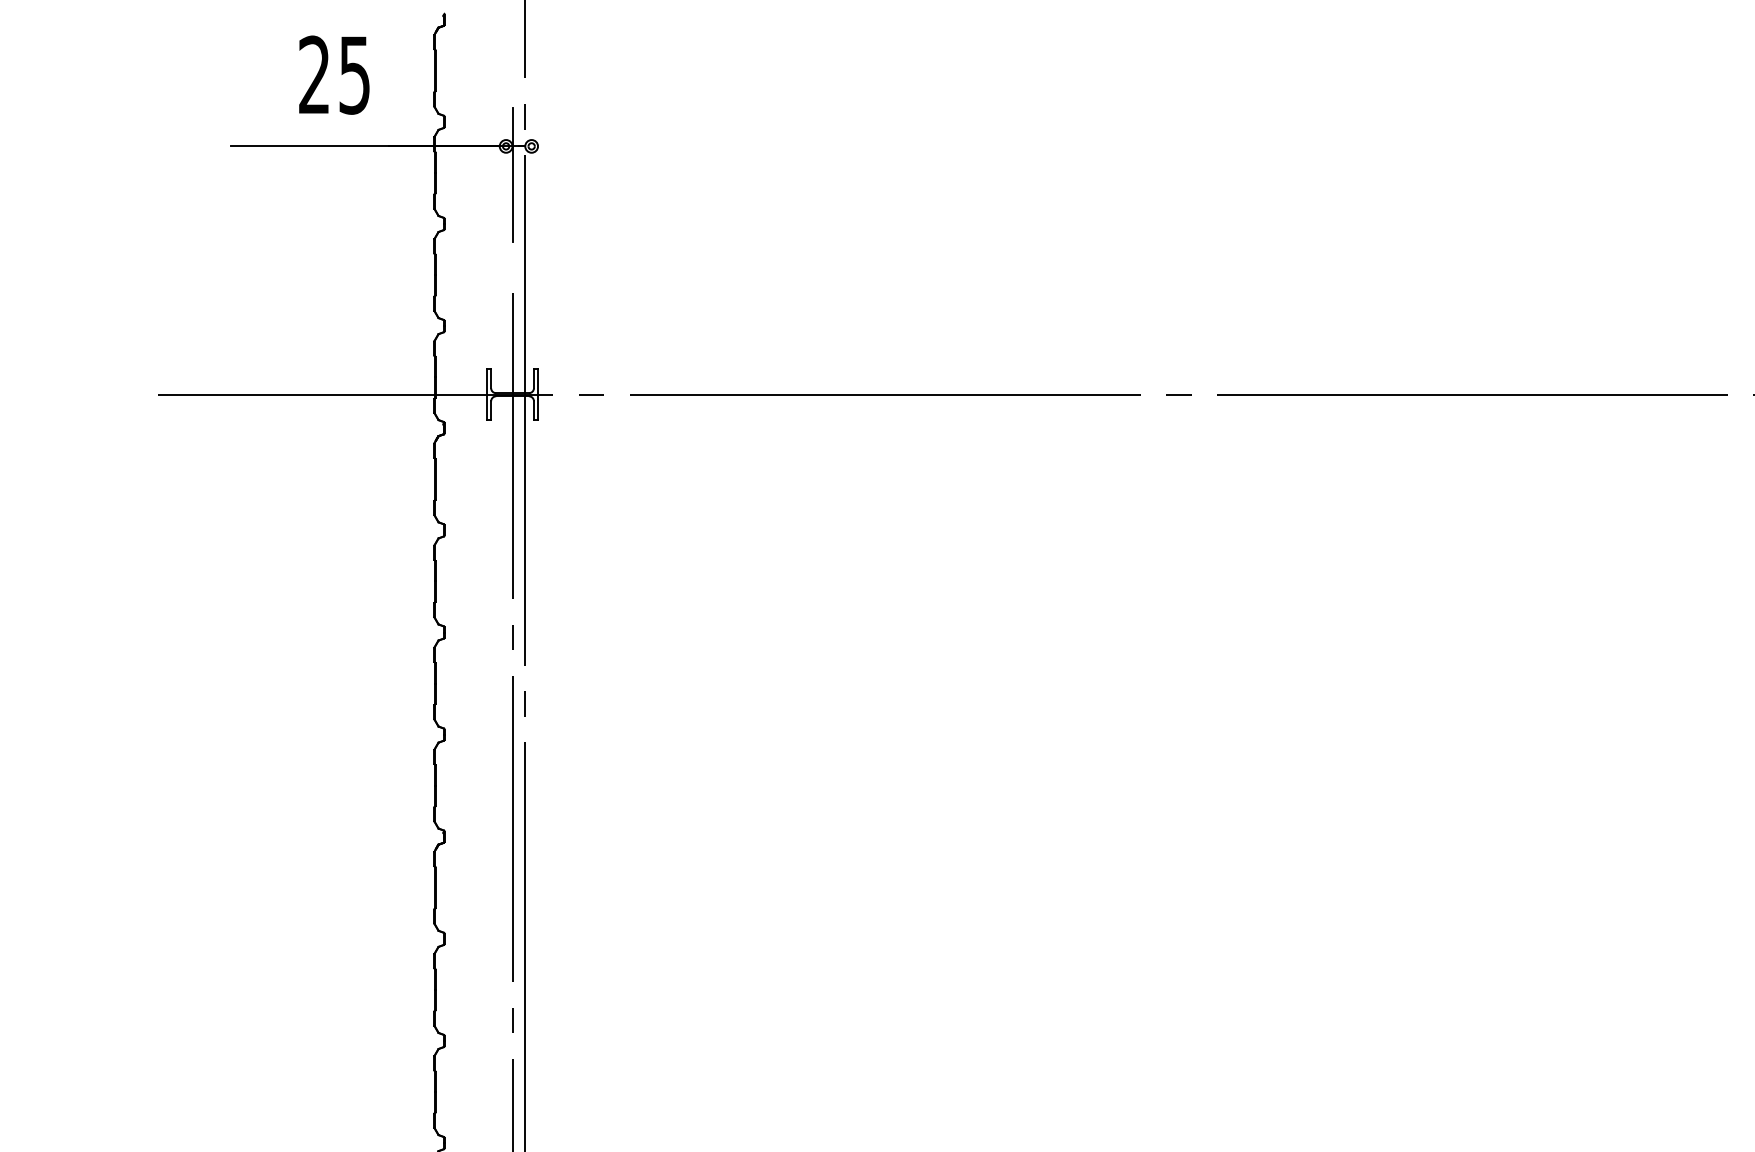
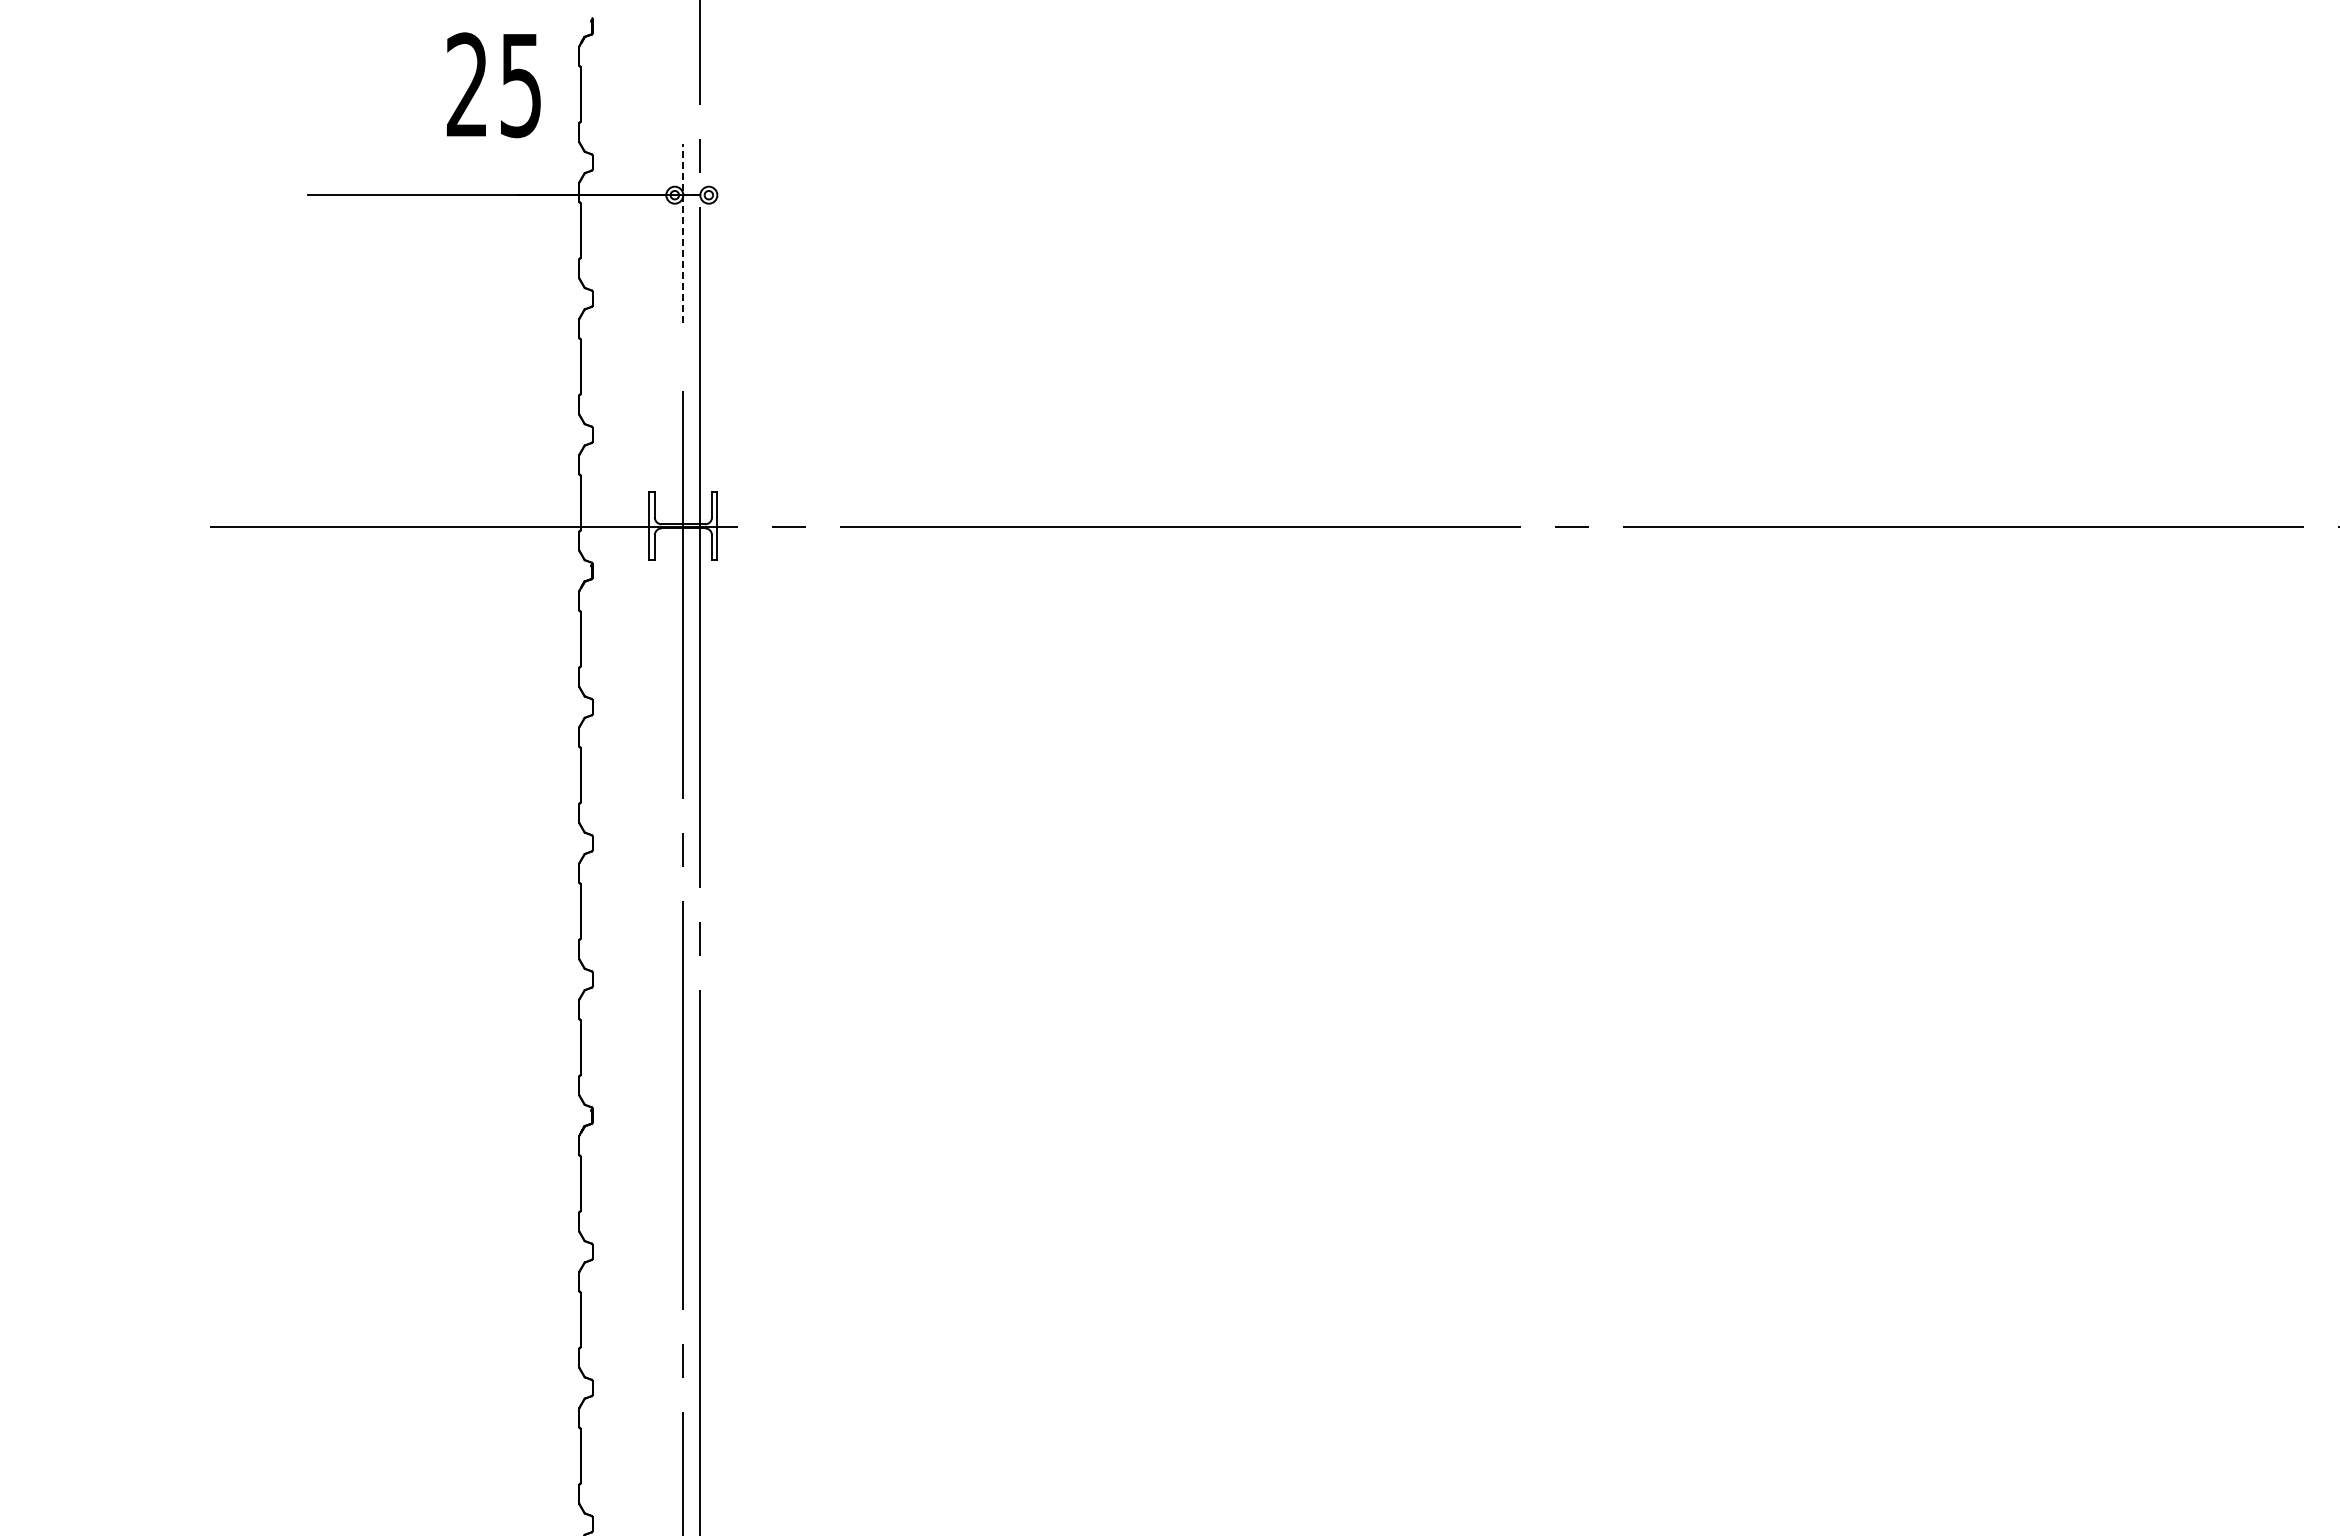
text: (334, 75) -> (493, 85), moved
line: (512, 174) -> (683, 232), solid -> dashed

